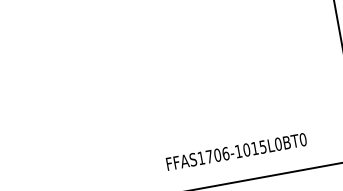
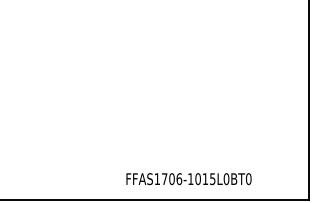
text: (236, 152) -> (188, 179), moved

